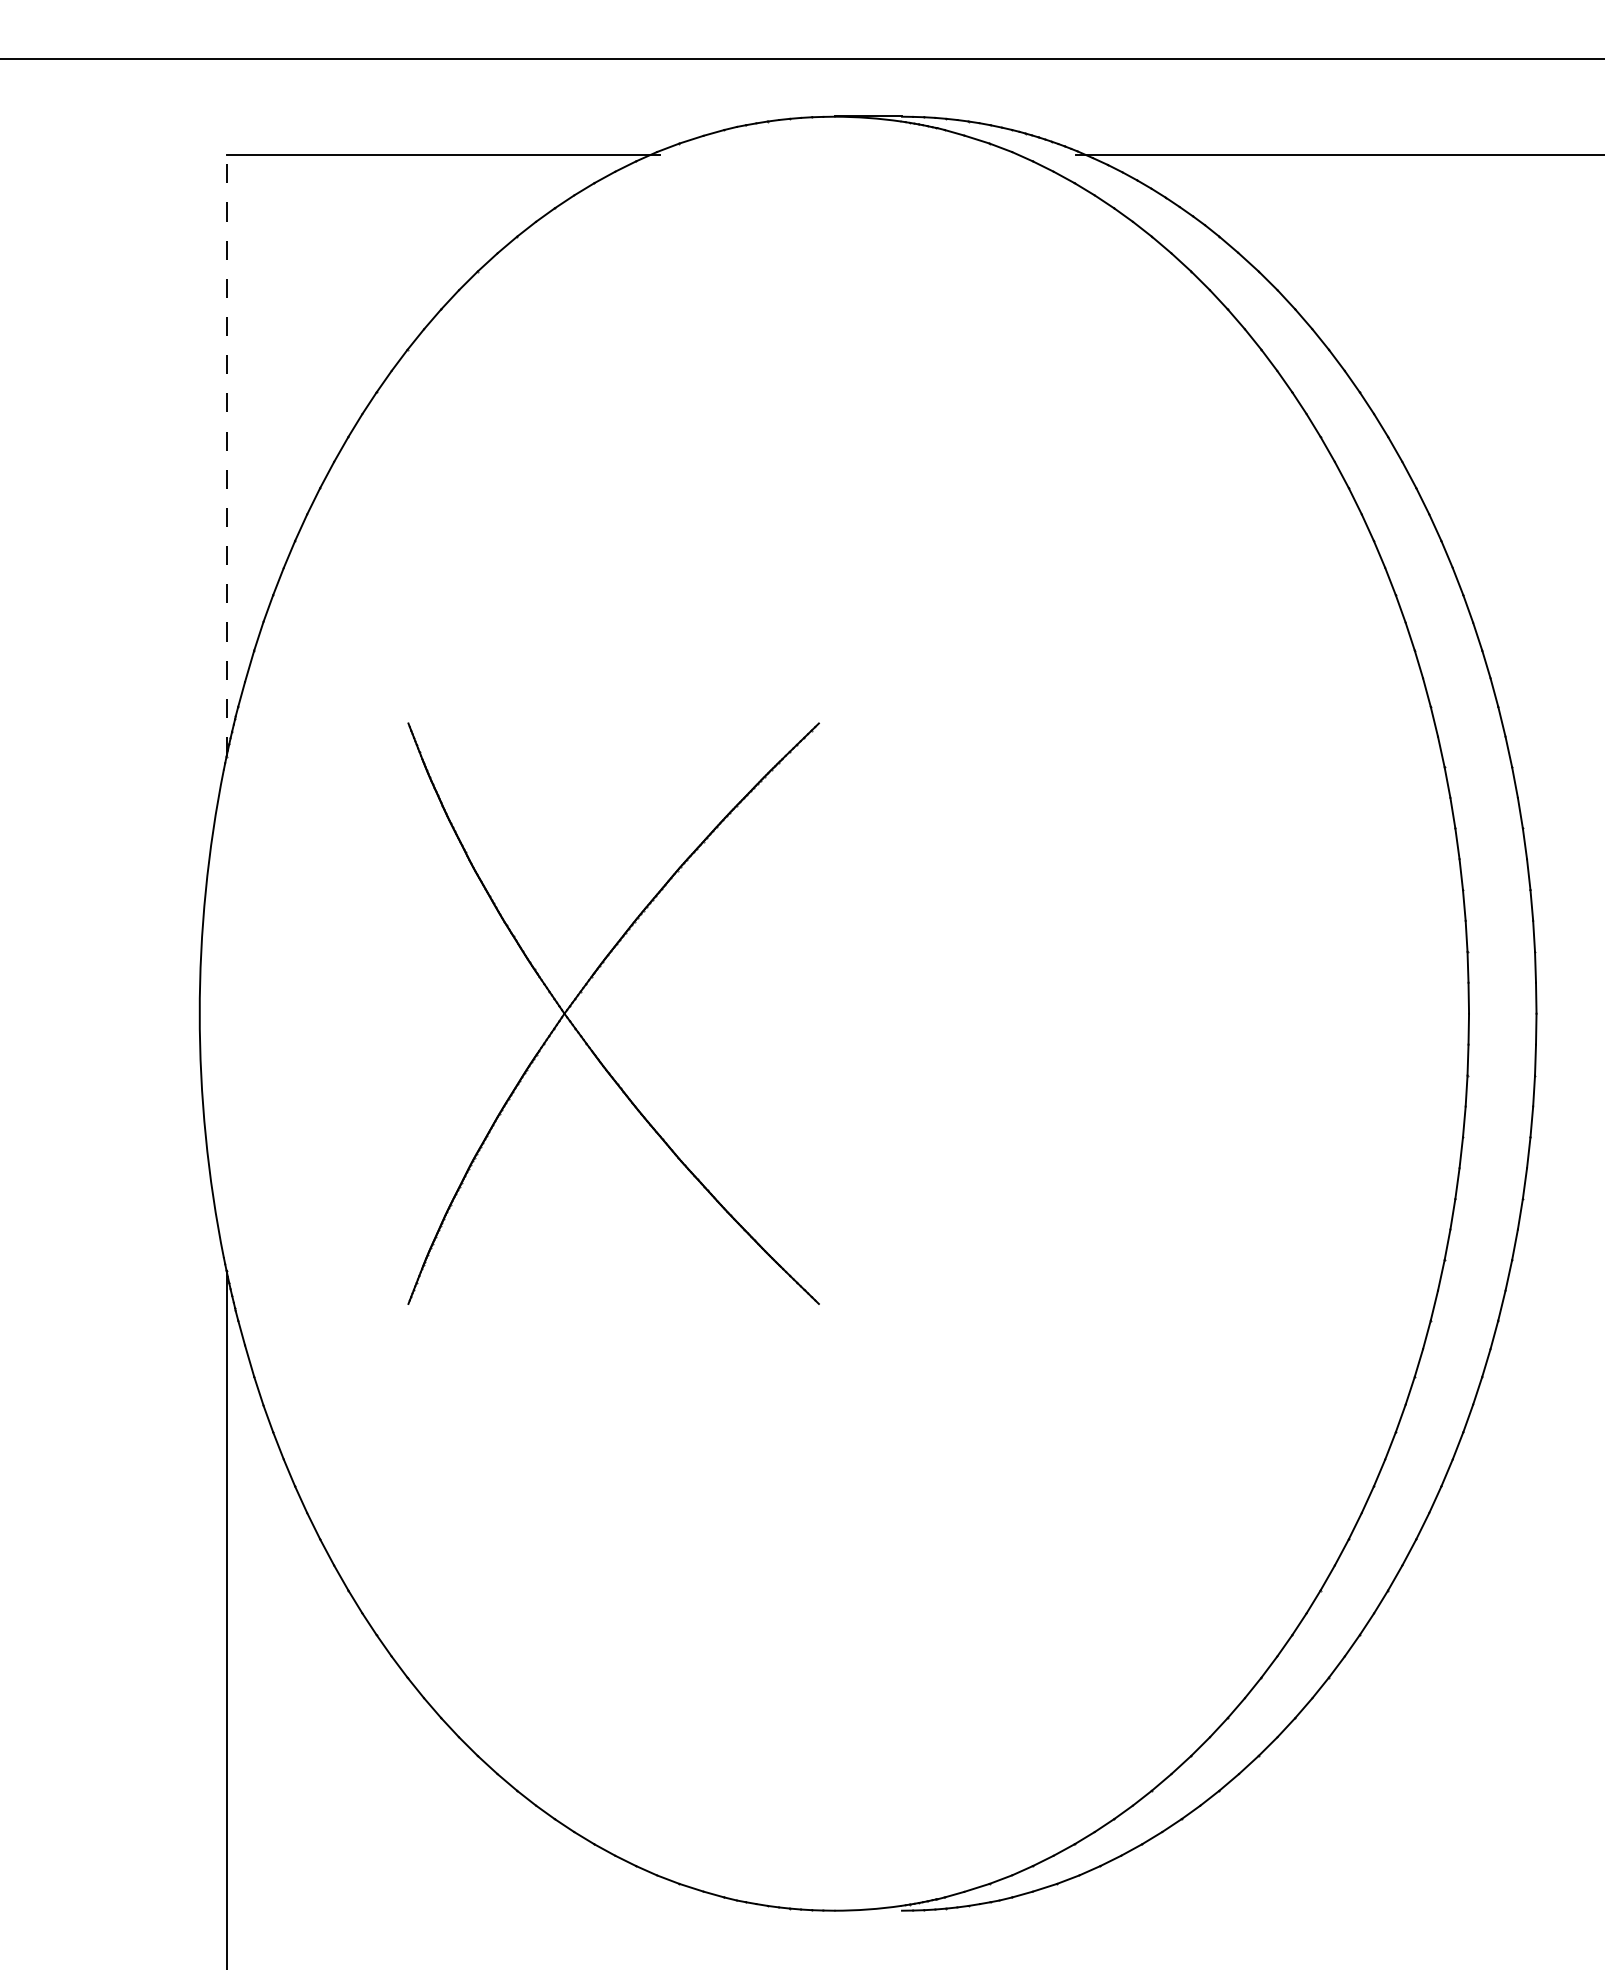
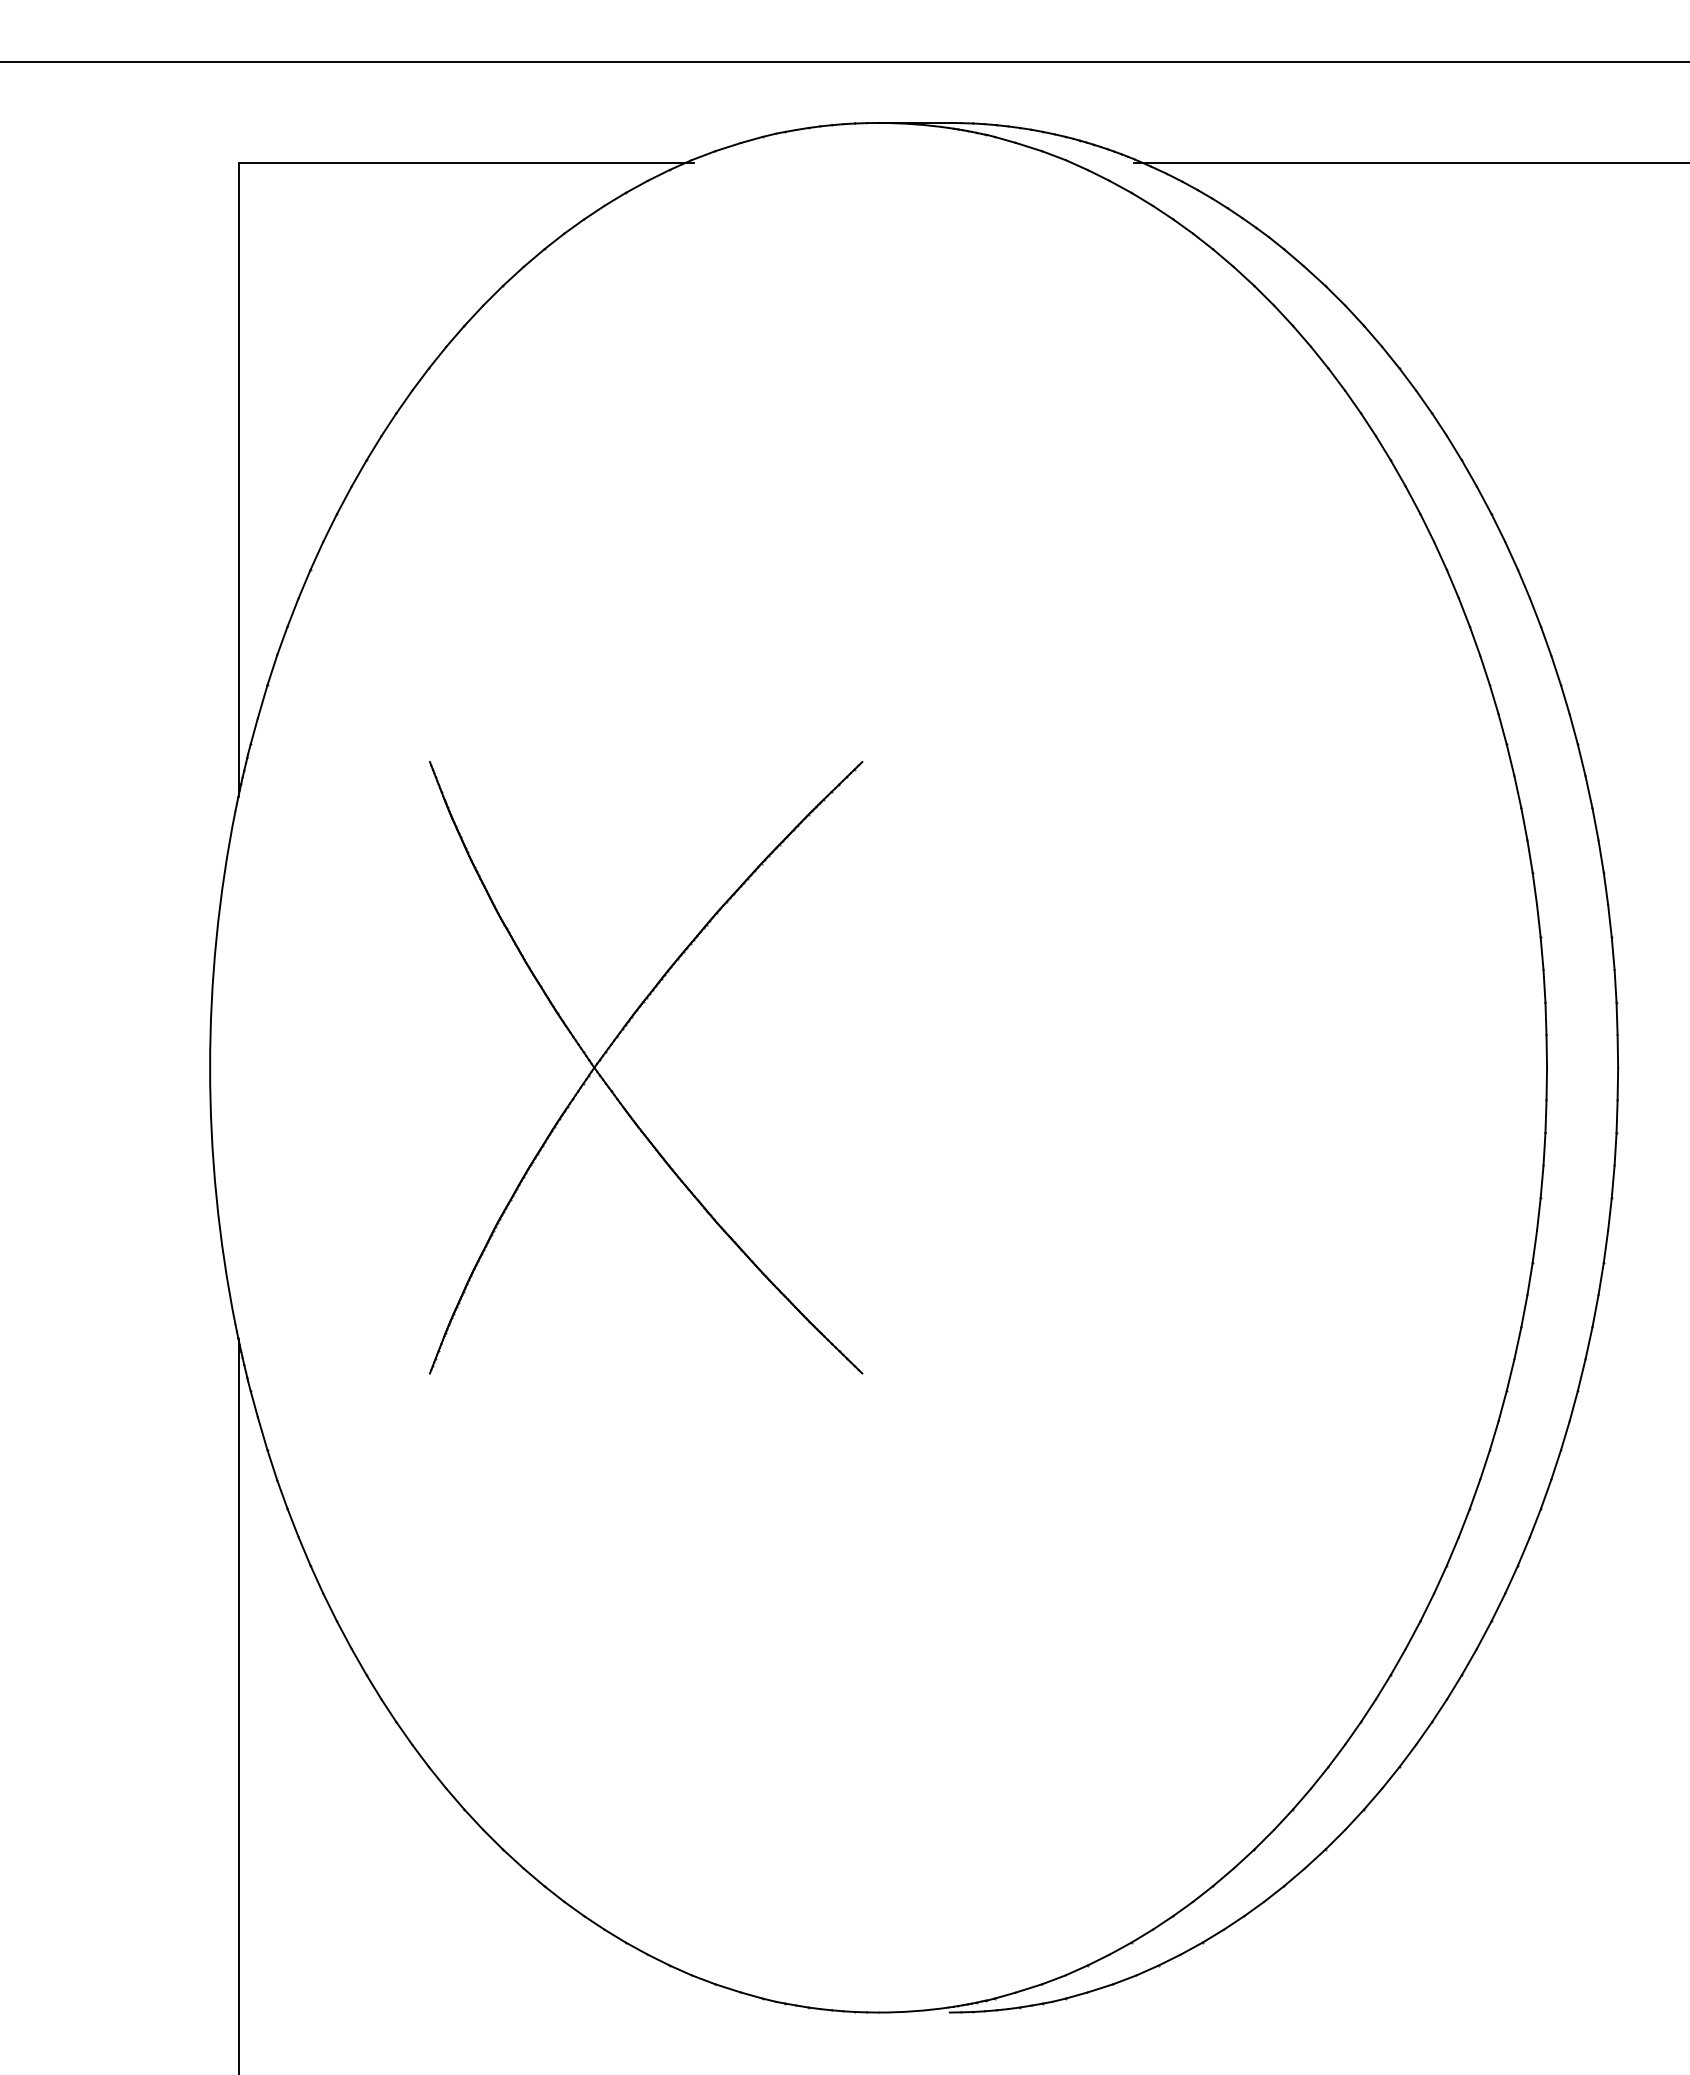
line: (226, 455) -> (238, 479), dashed -> solid

